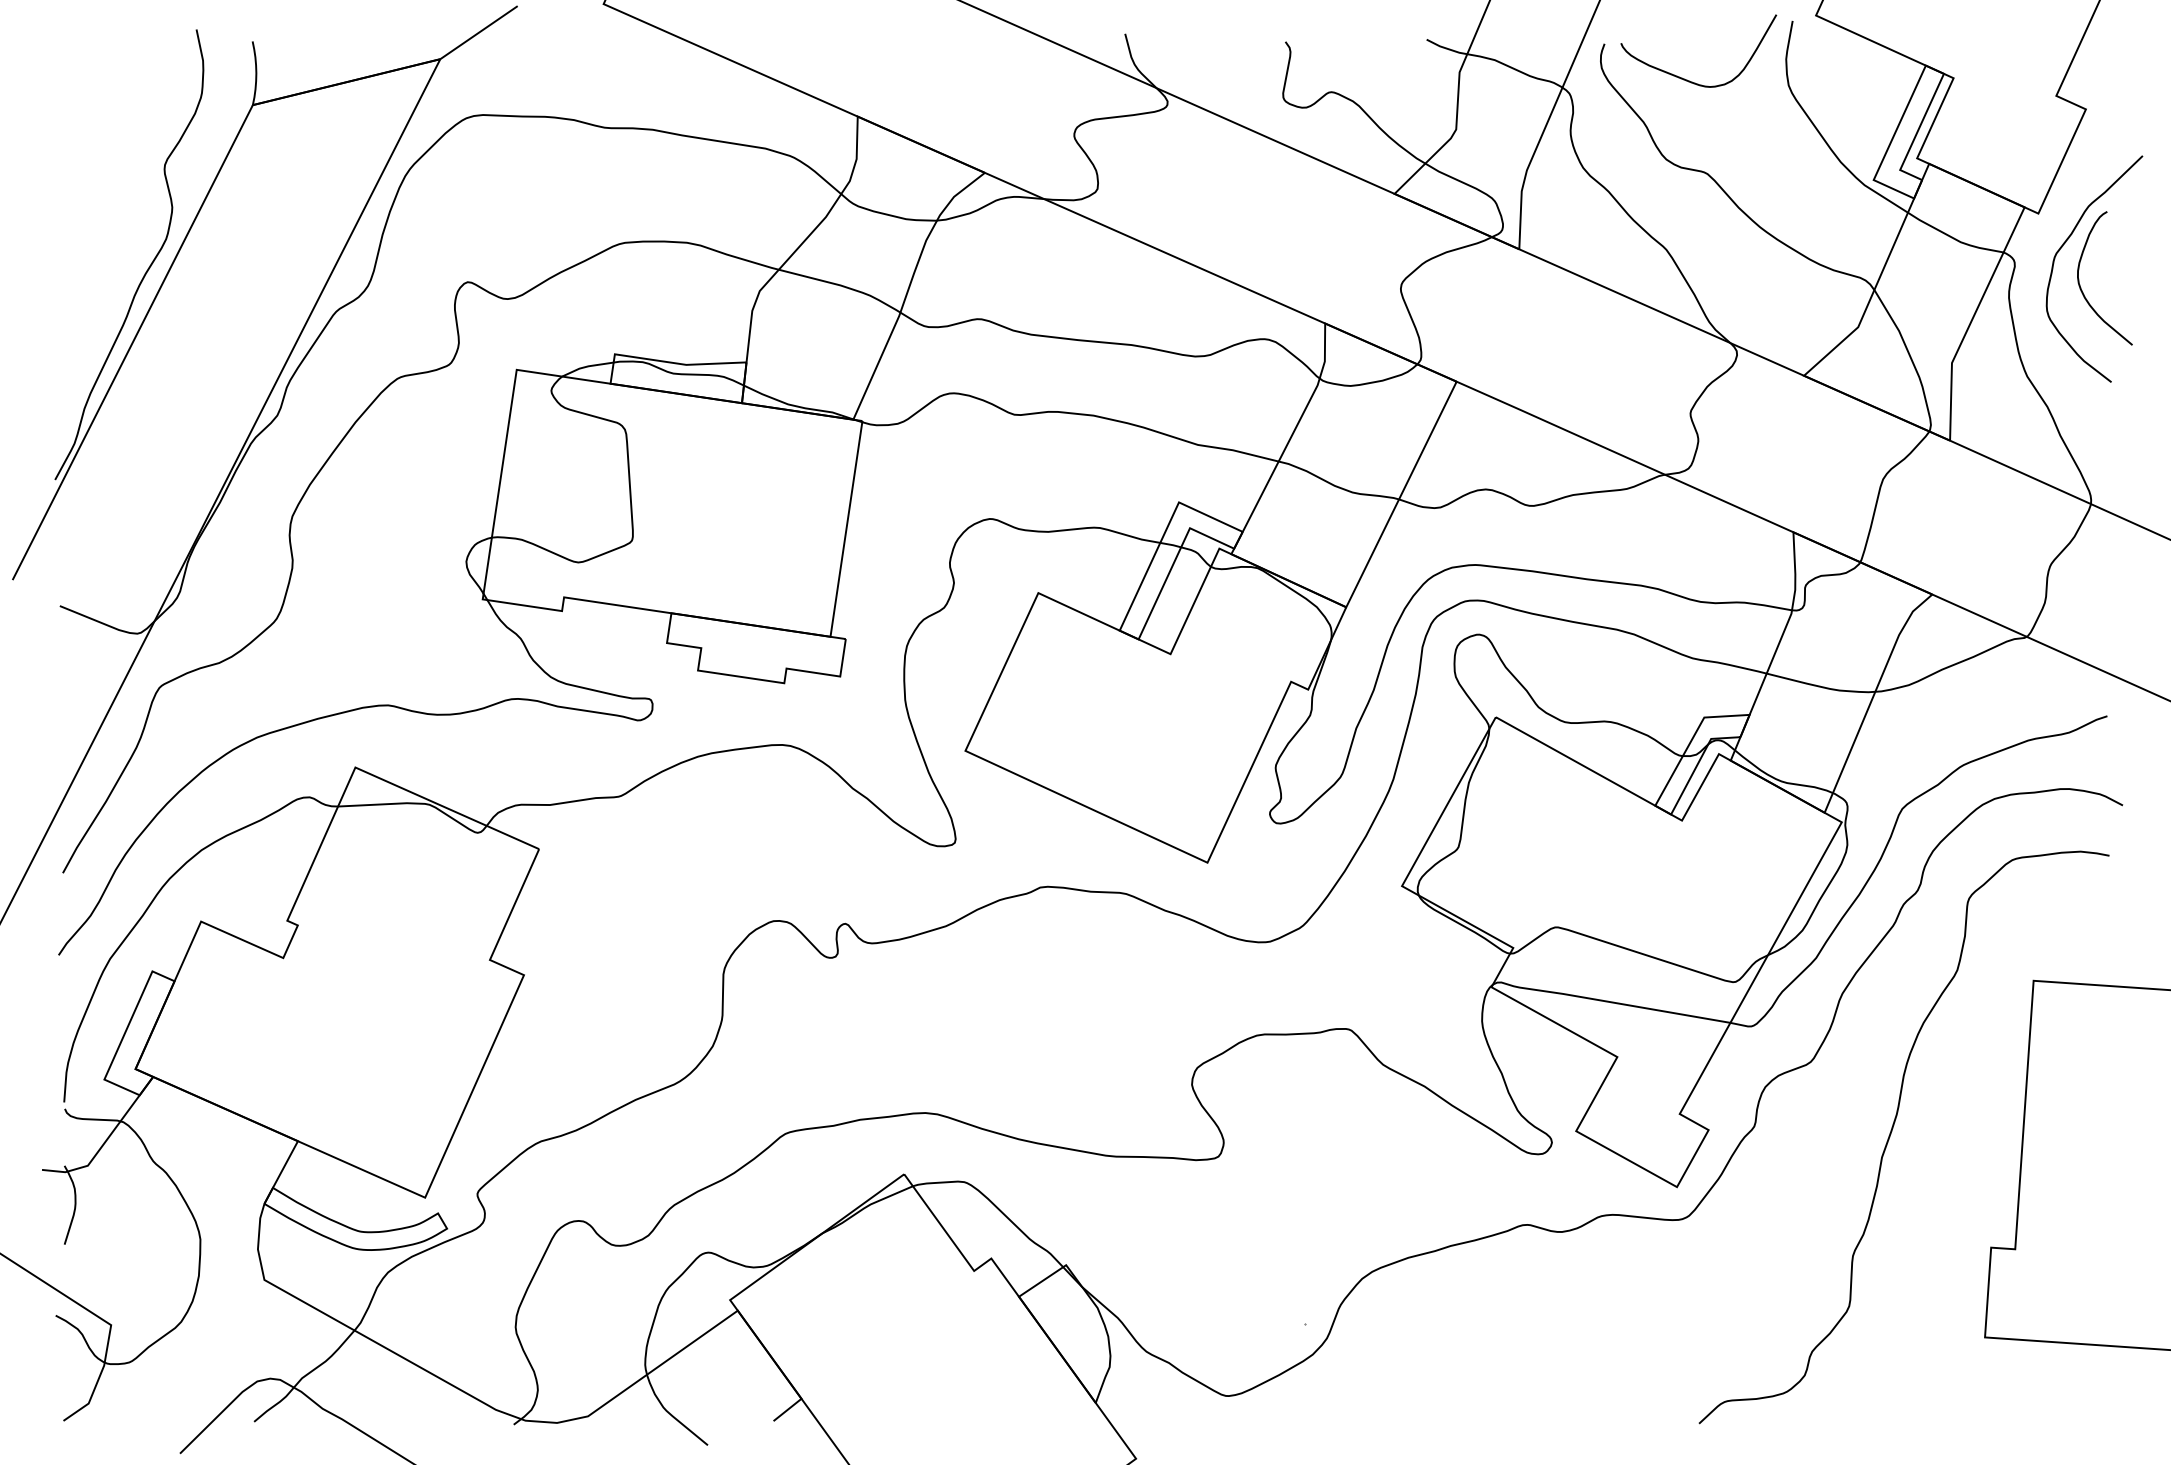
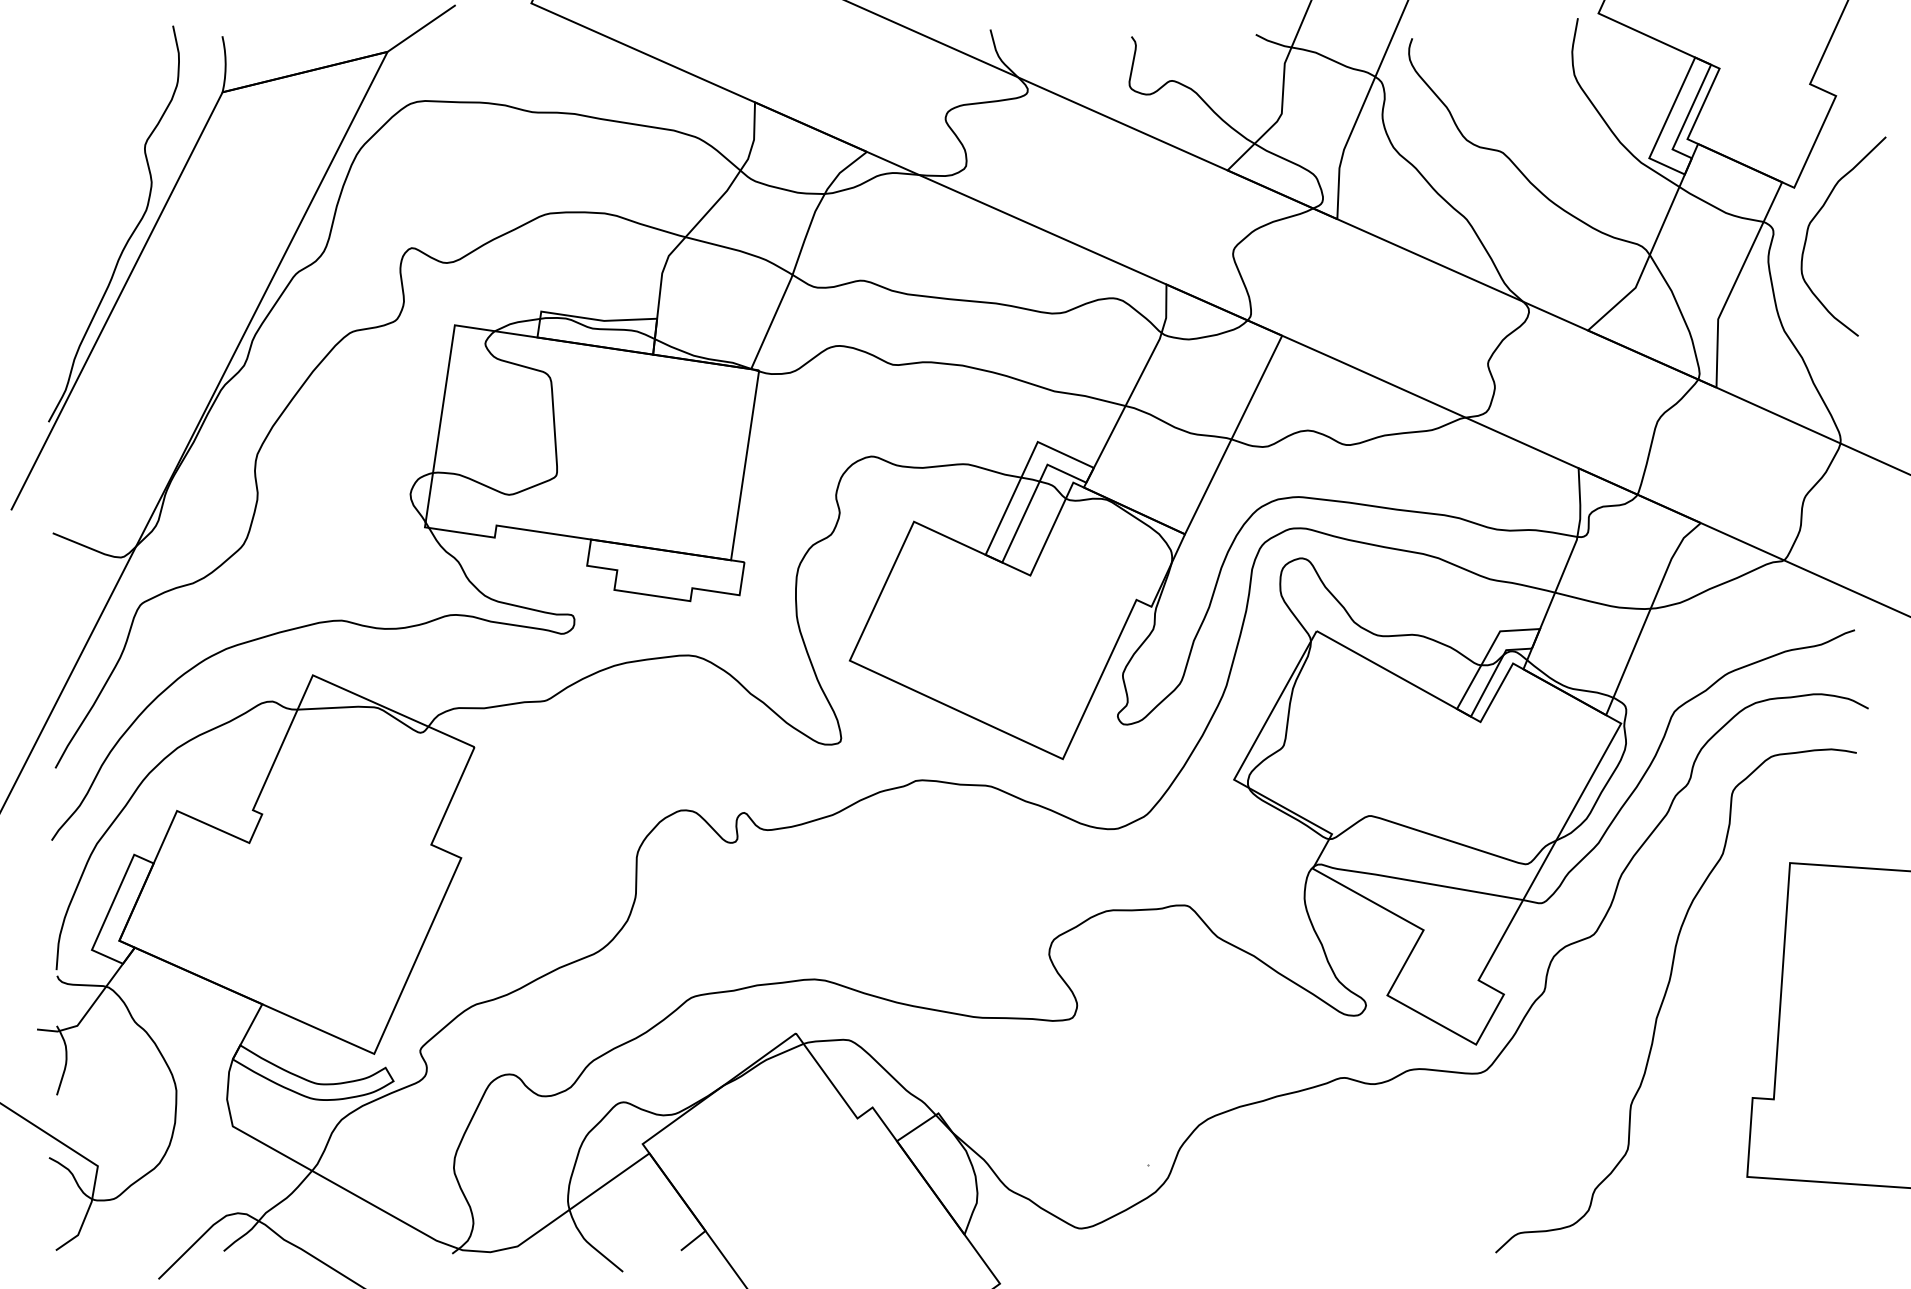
curve: (1687, 79) -> (1485, 69), removed
curve: (2081, 287) -> (1832, 252), removed

